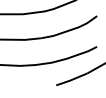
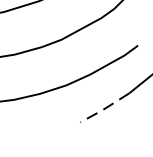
line: (70, 80) -> (103, 109), solid -> dashed

